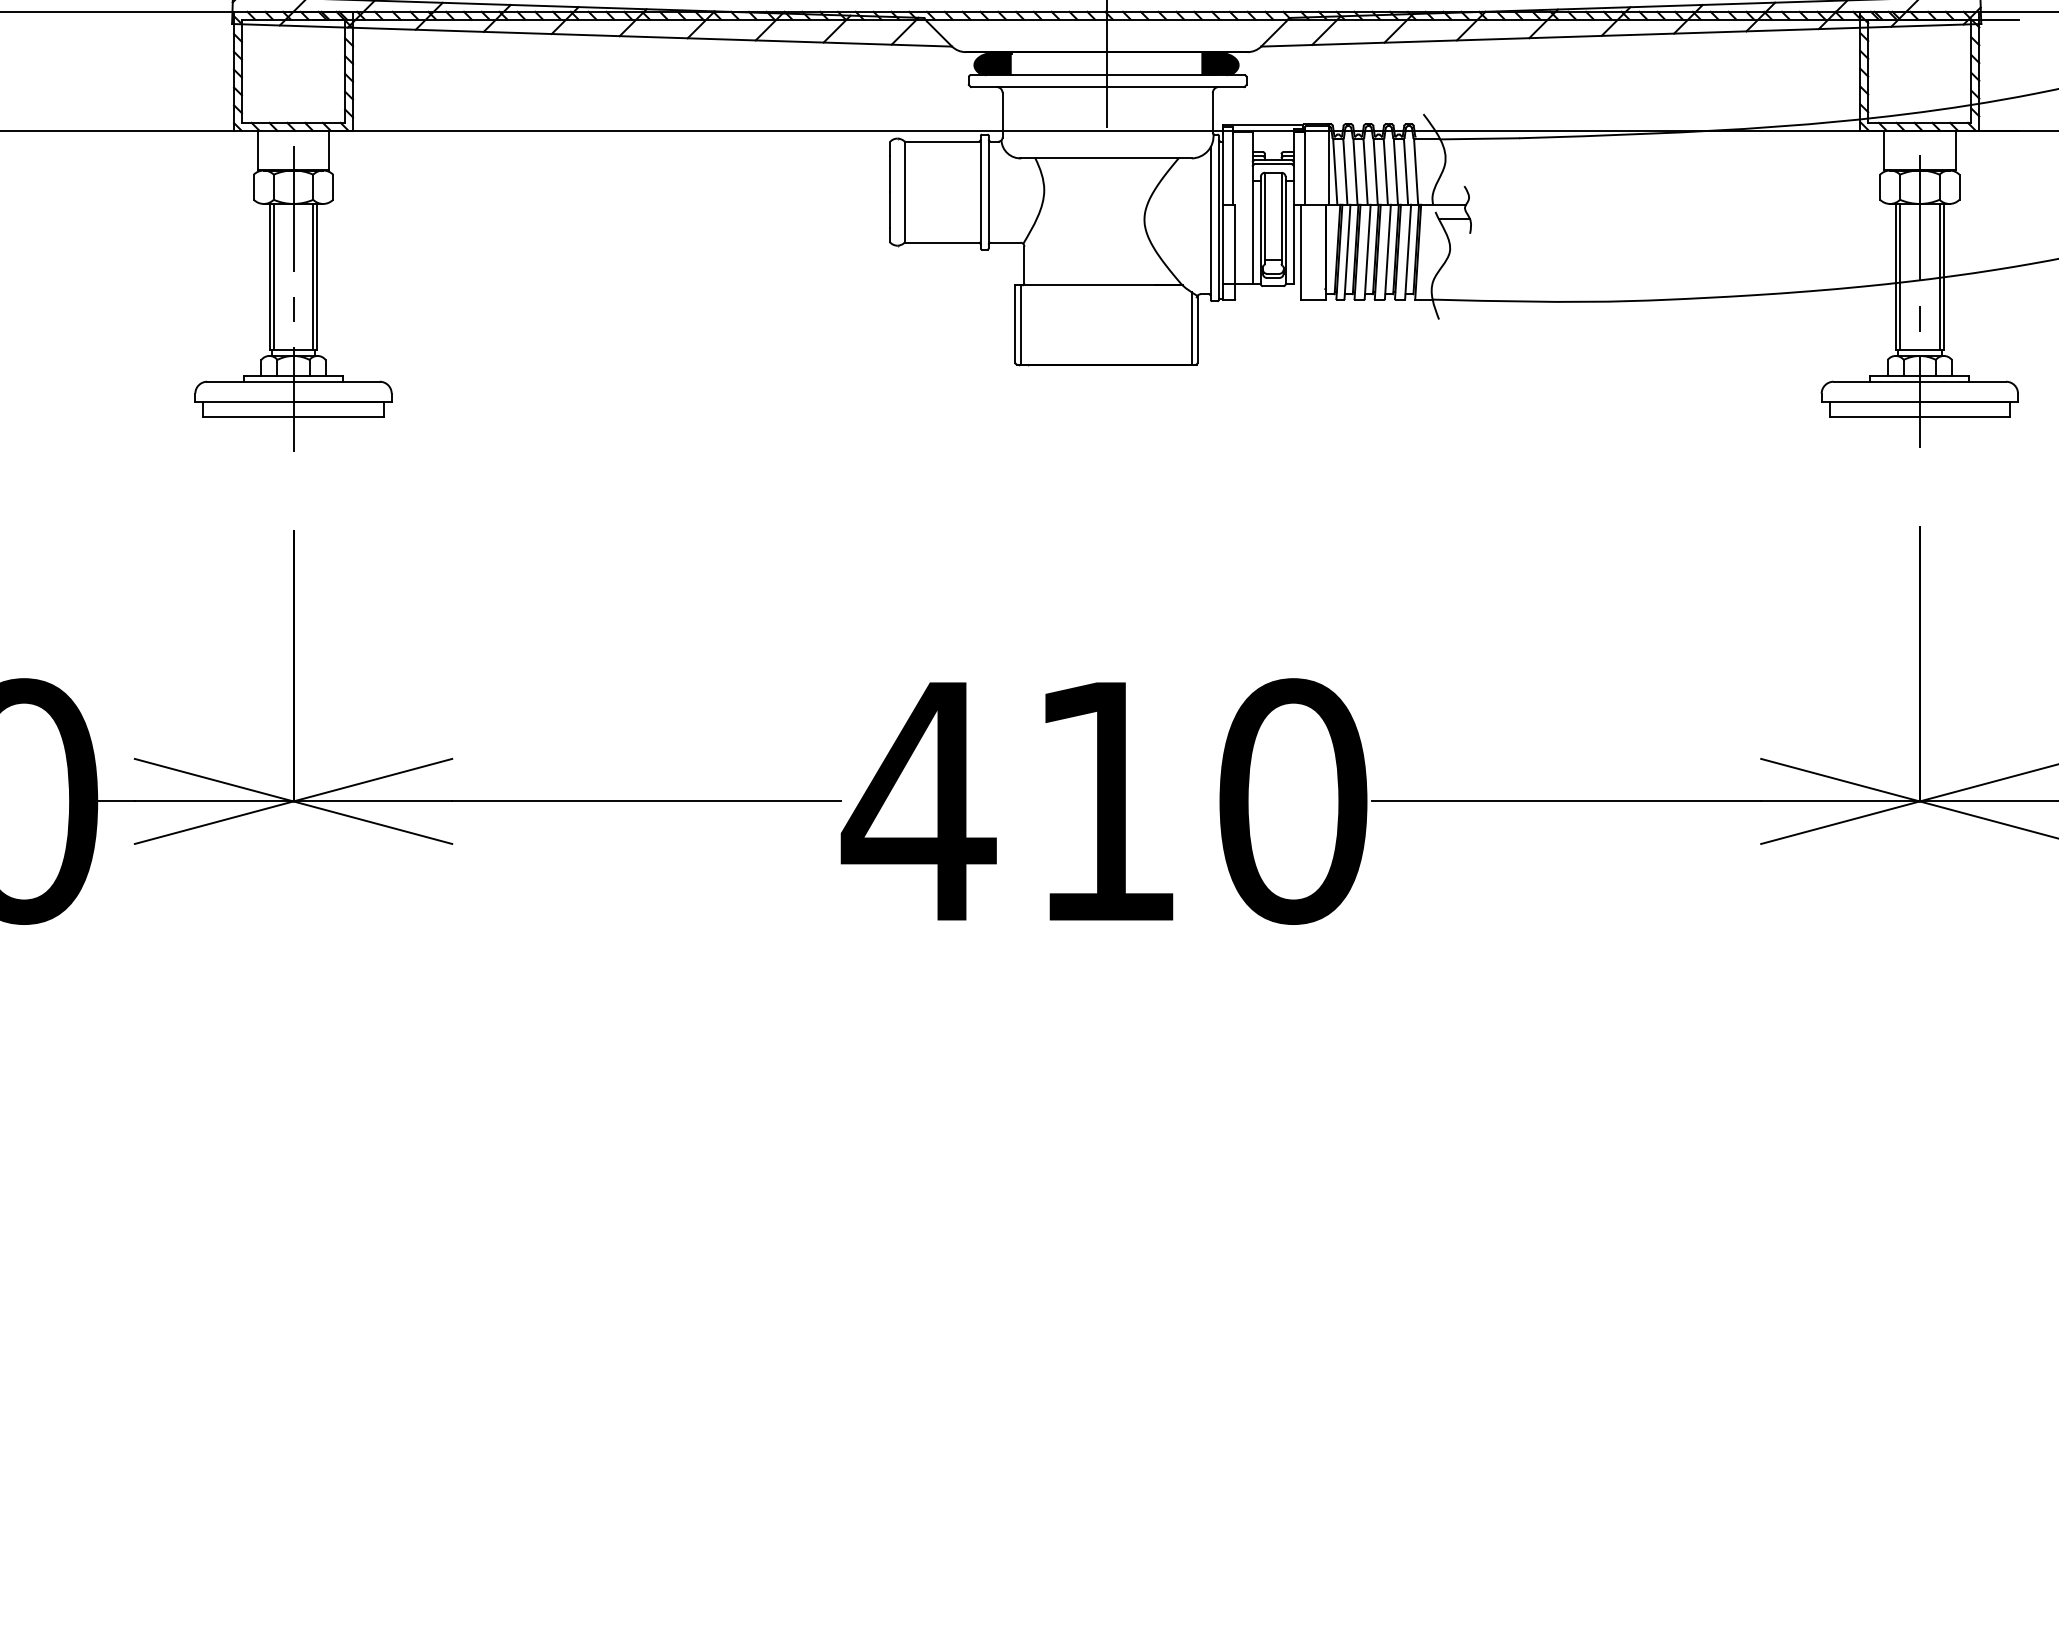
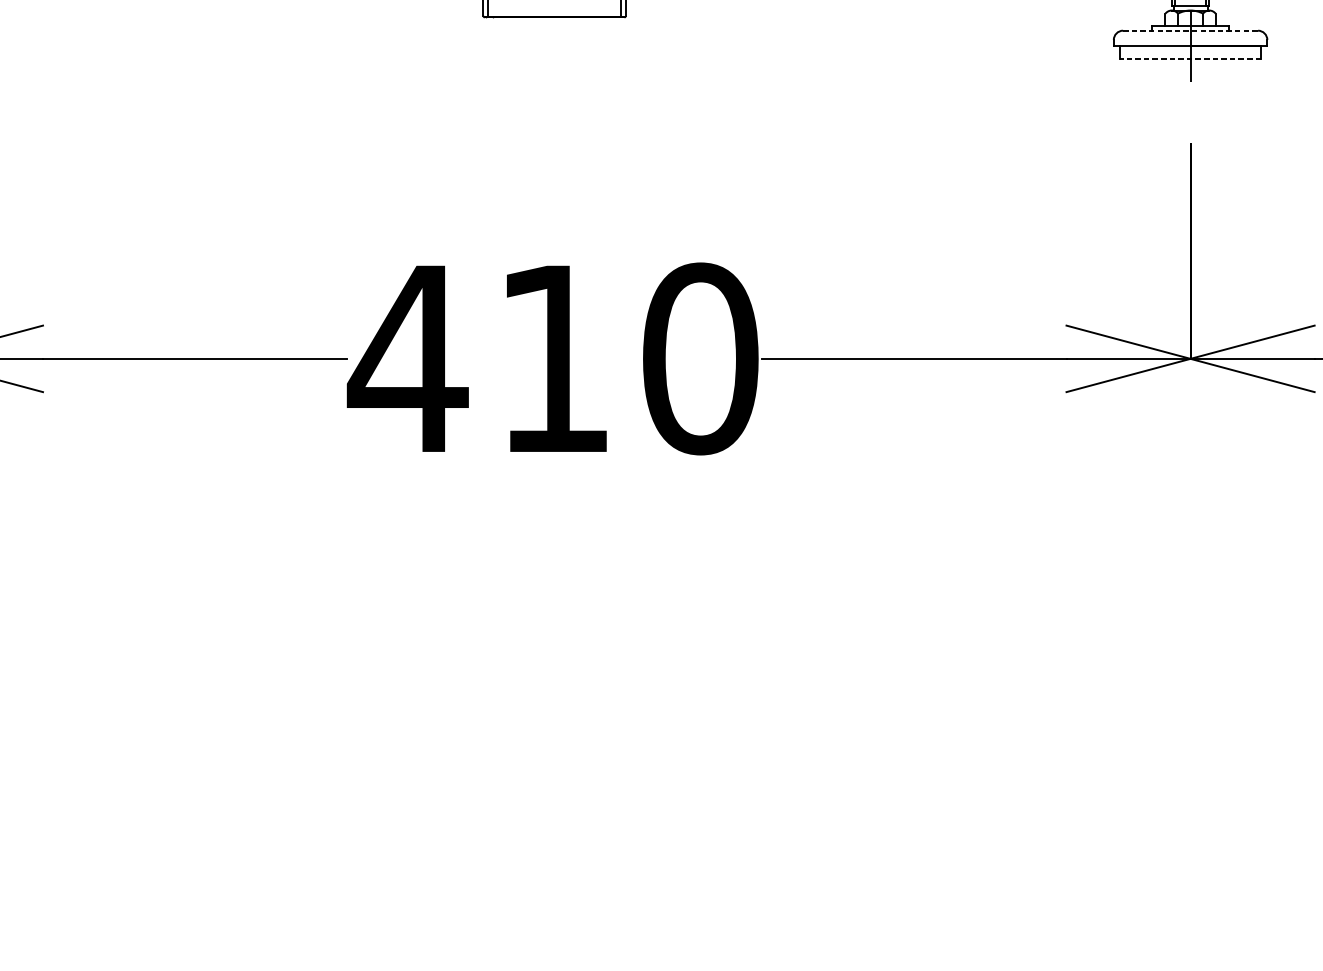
line: (1920, 381) -> (1191, 30), solid -> dashed
line: (1919, 417) -> (1190, 58), solid -> dashed

